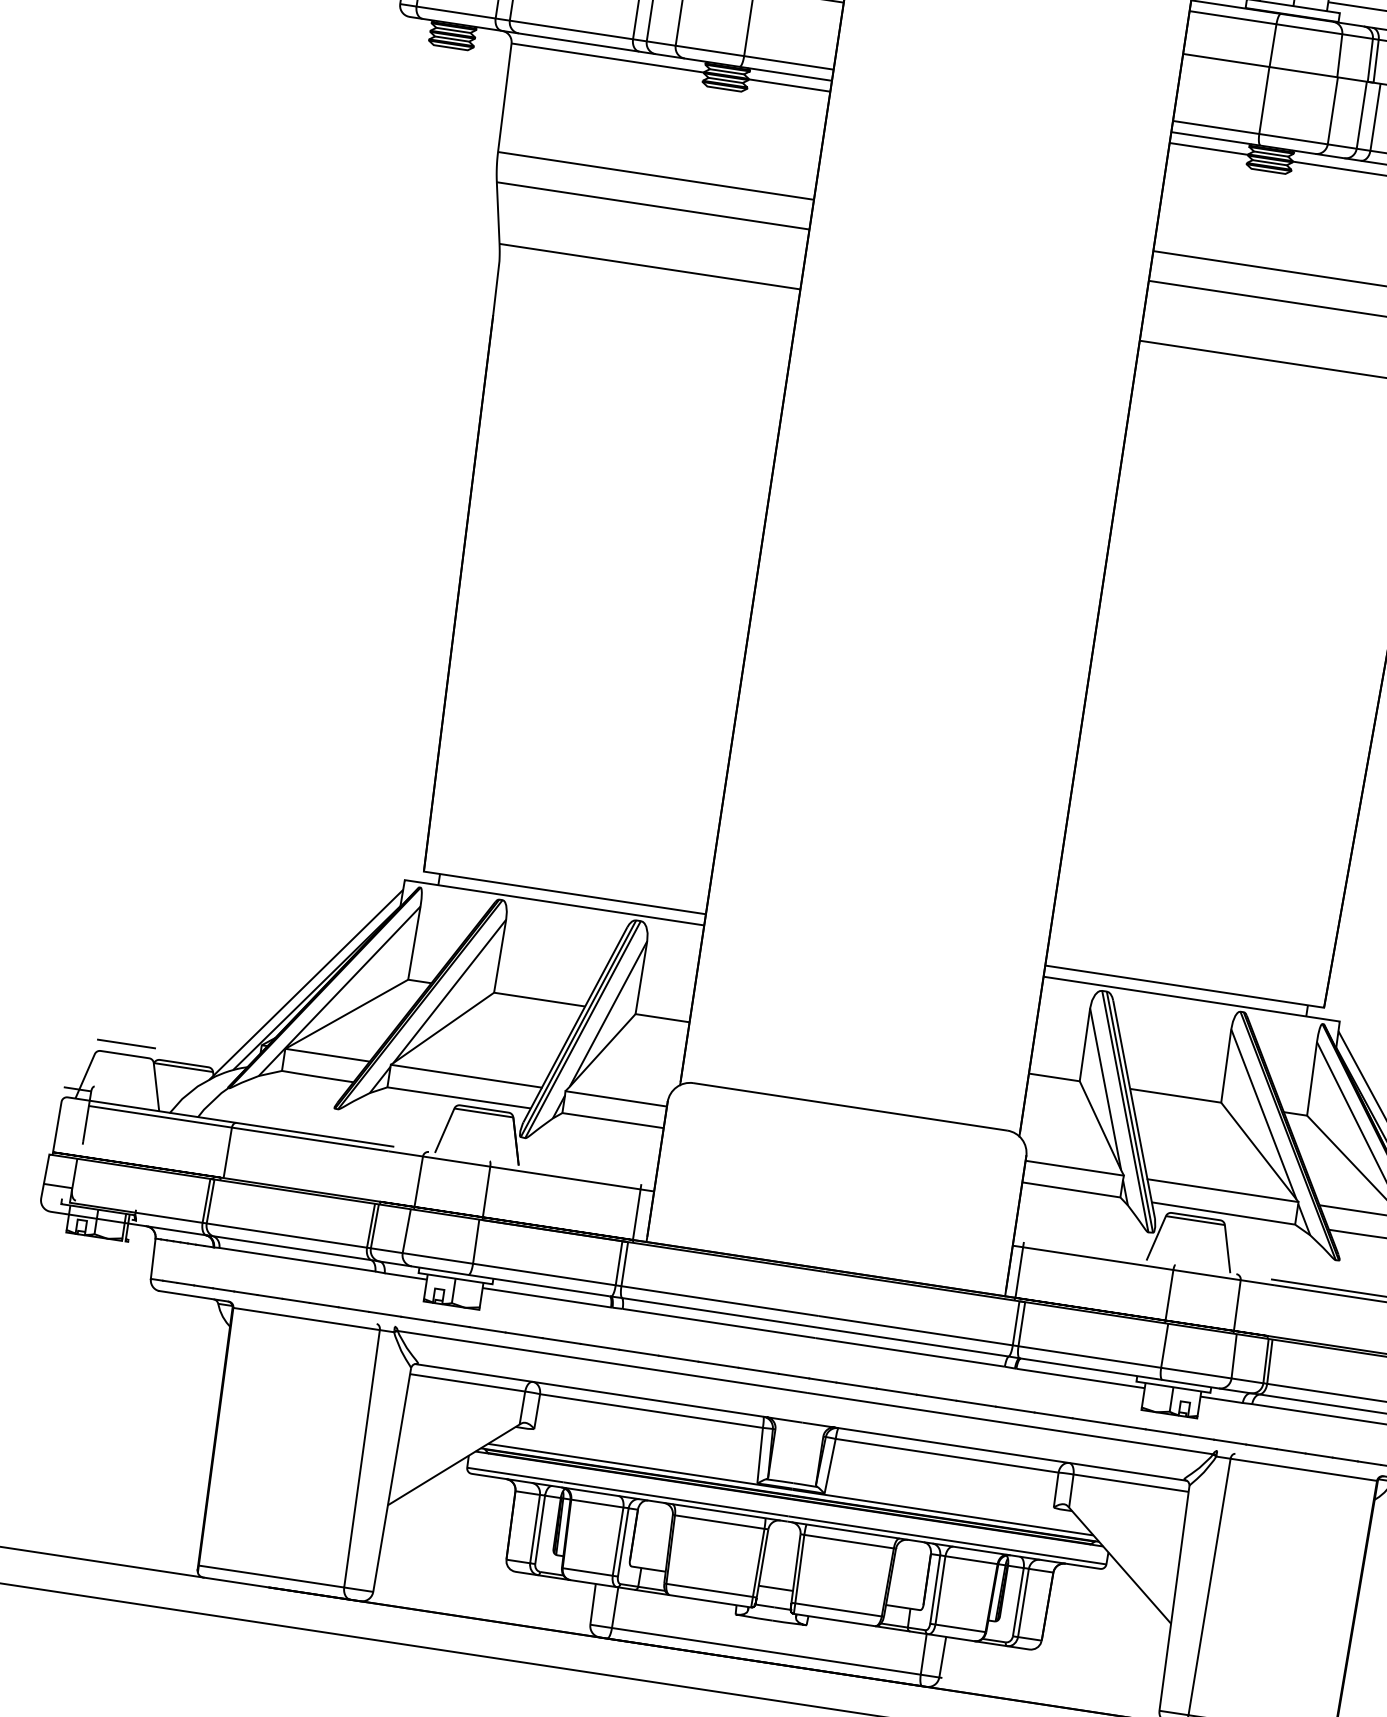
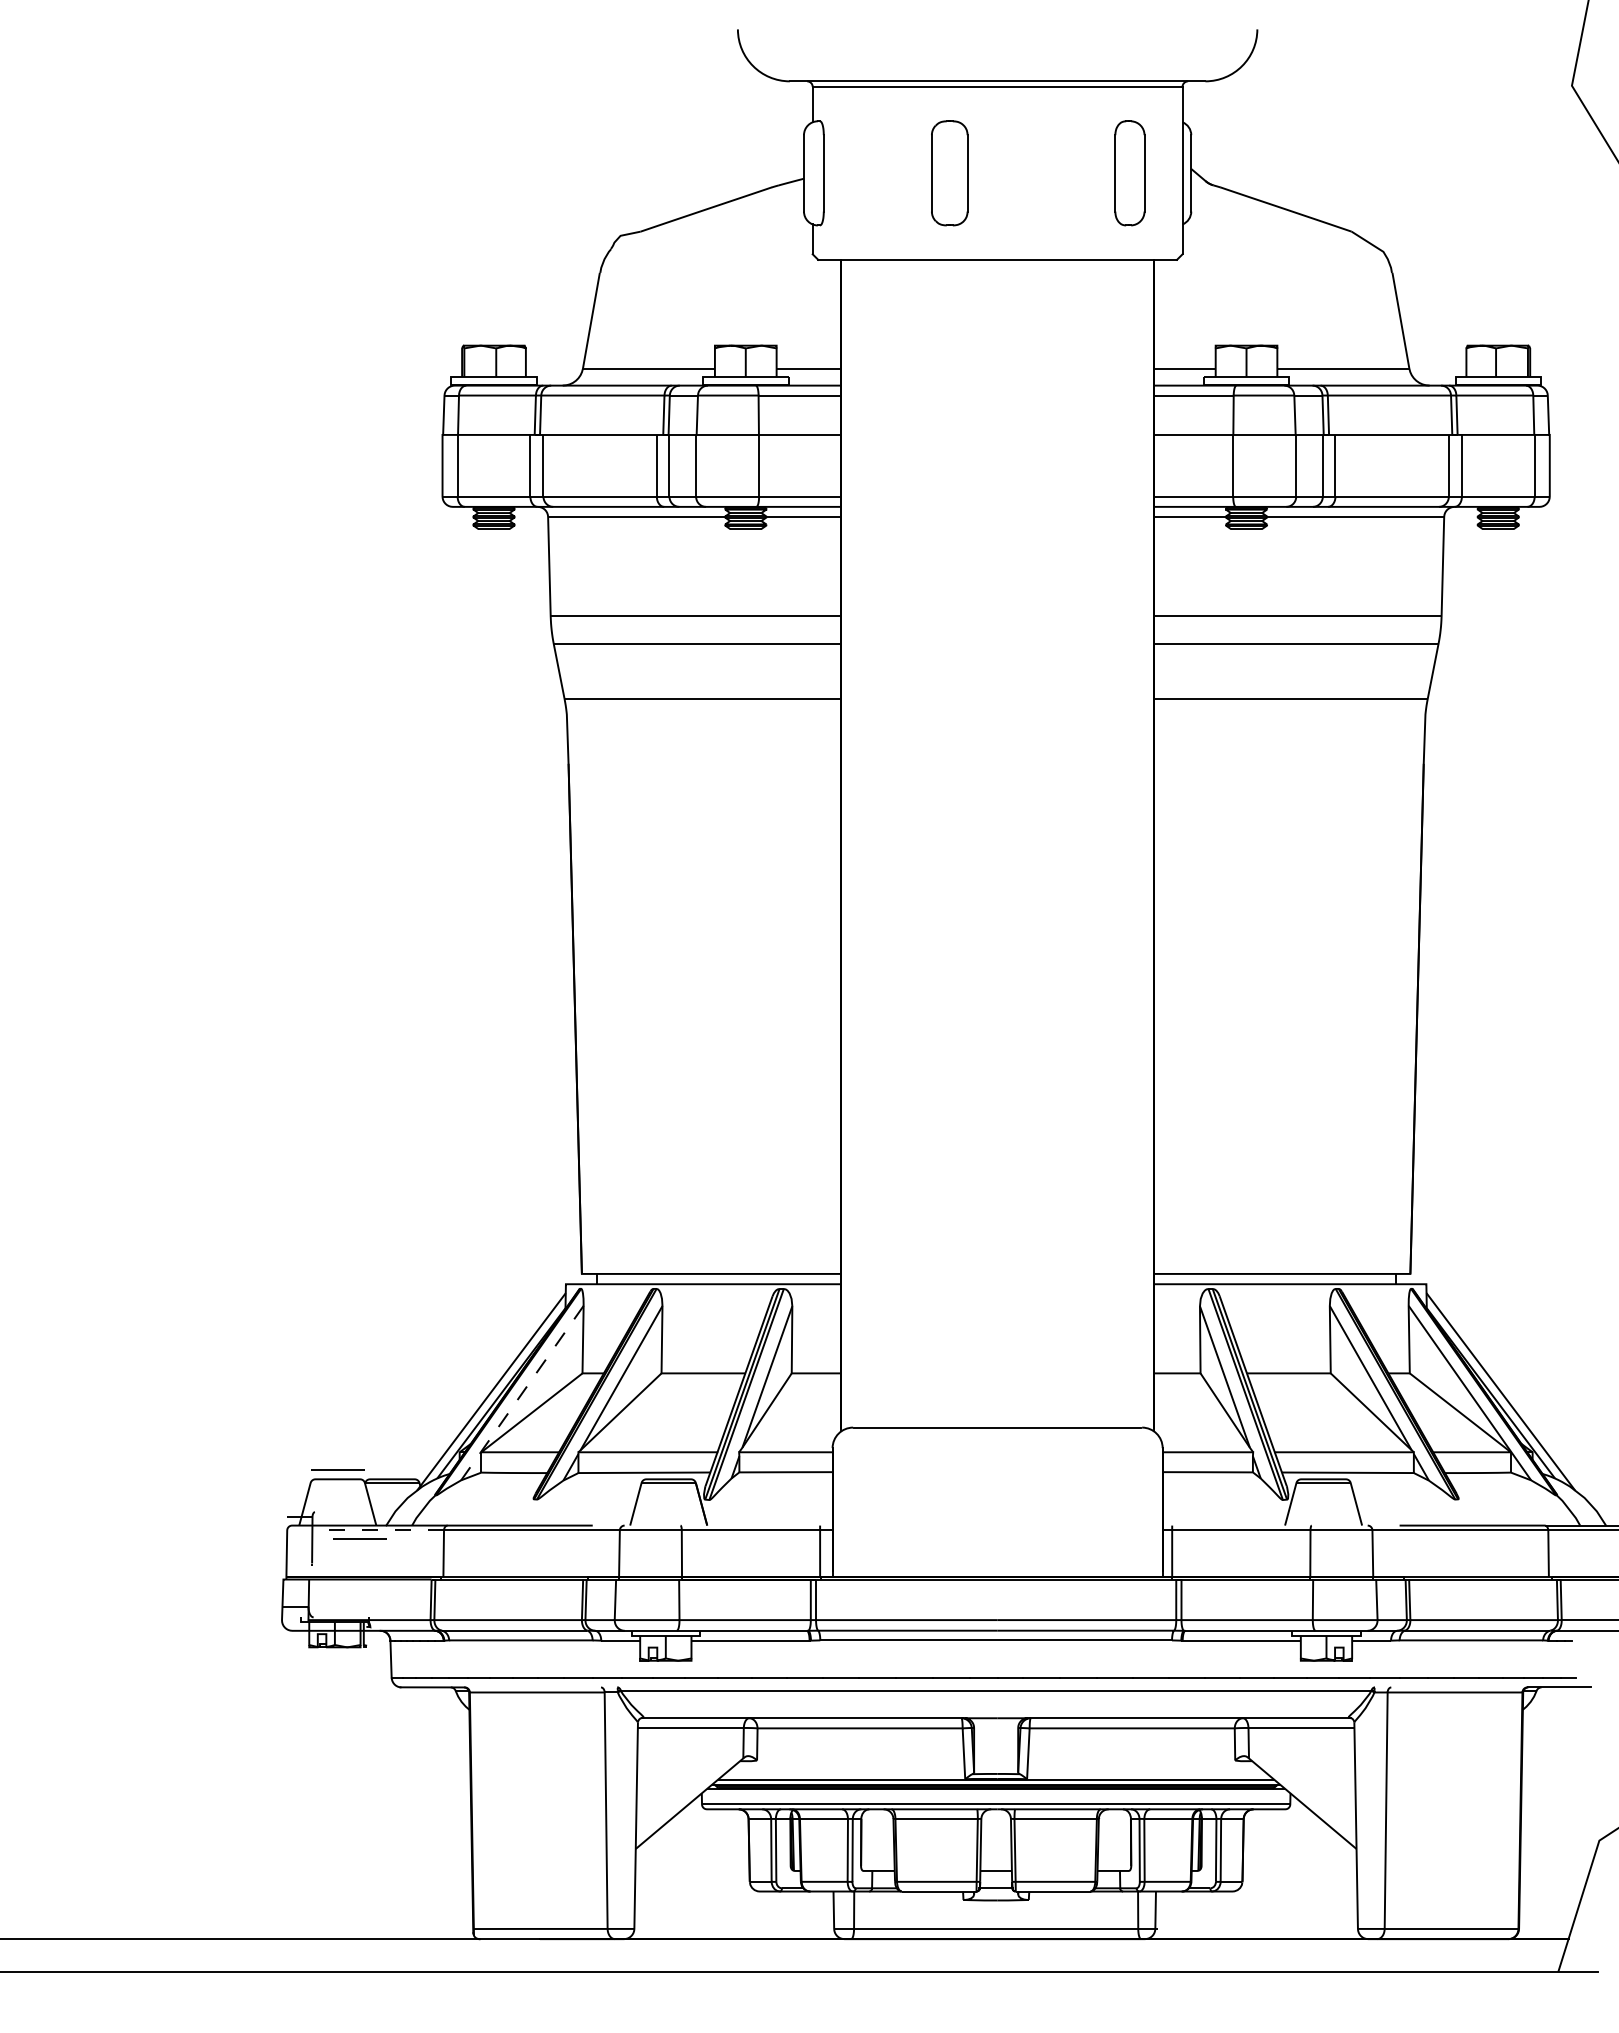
line: (339, 991) -> (522, 1393), solid -> dashed
line: (160, 1116) -> (378, 1530), solid -> dashed
line: (138, 1122) -> (359, 1538), added

